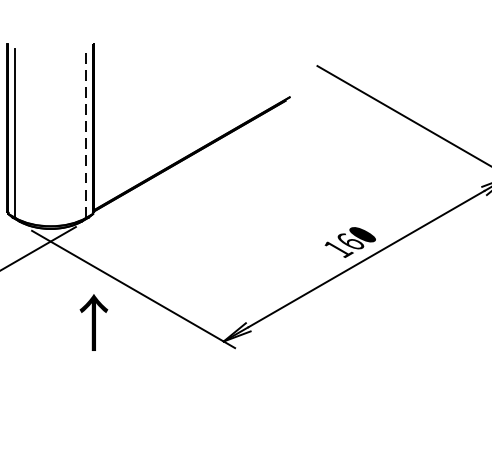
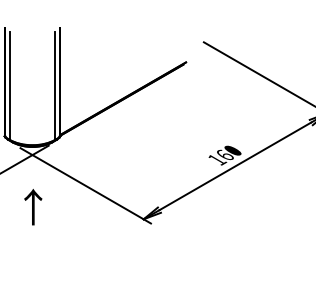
line: (86, 133) -> (55, 85), dashed -> solid
text: (94, 323) -> (33, 207), moved

